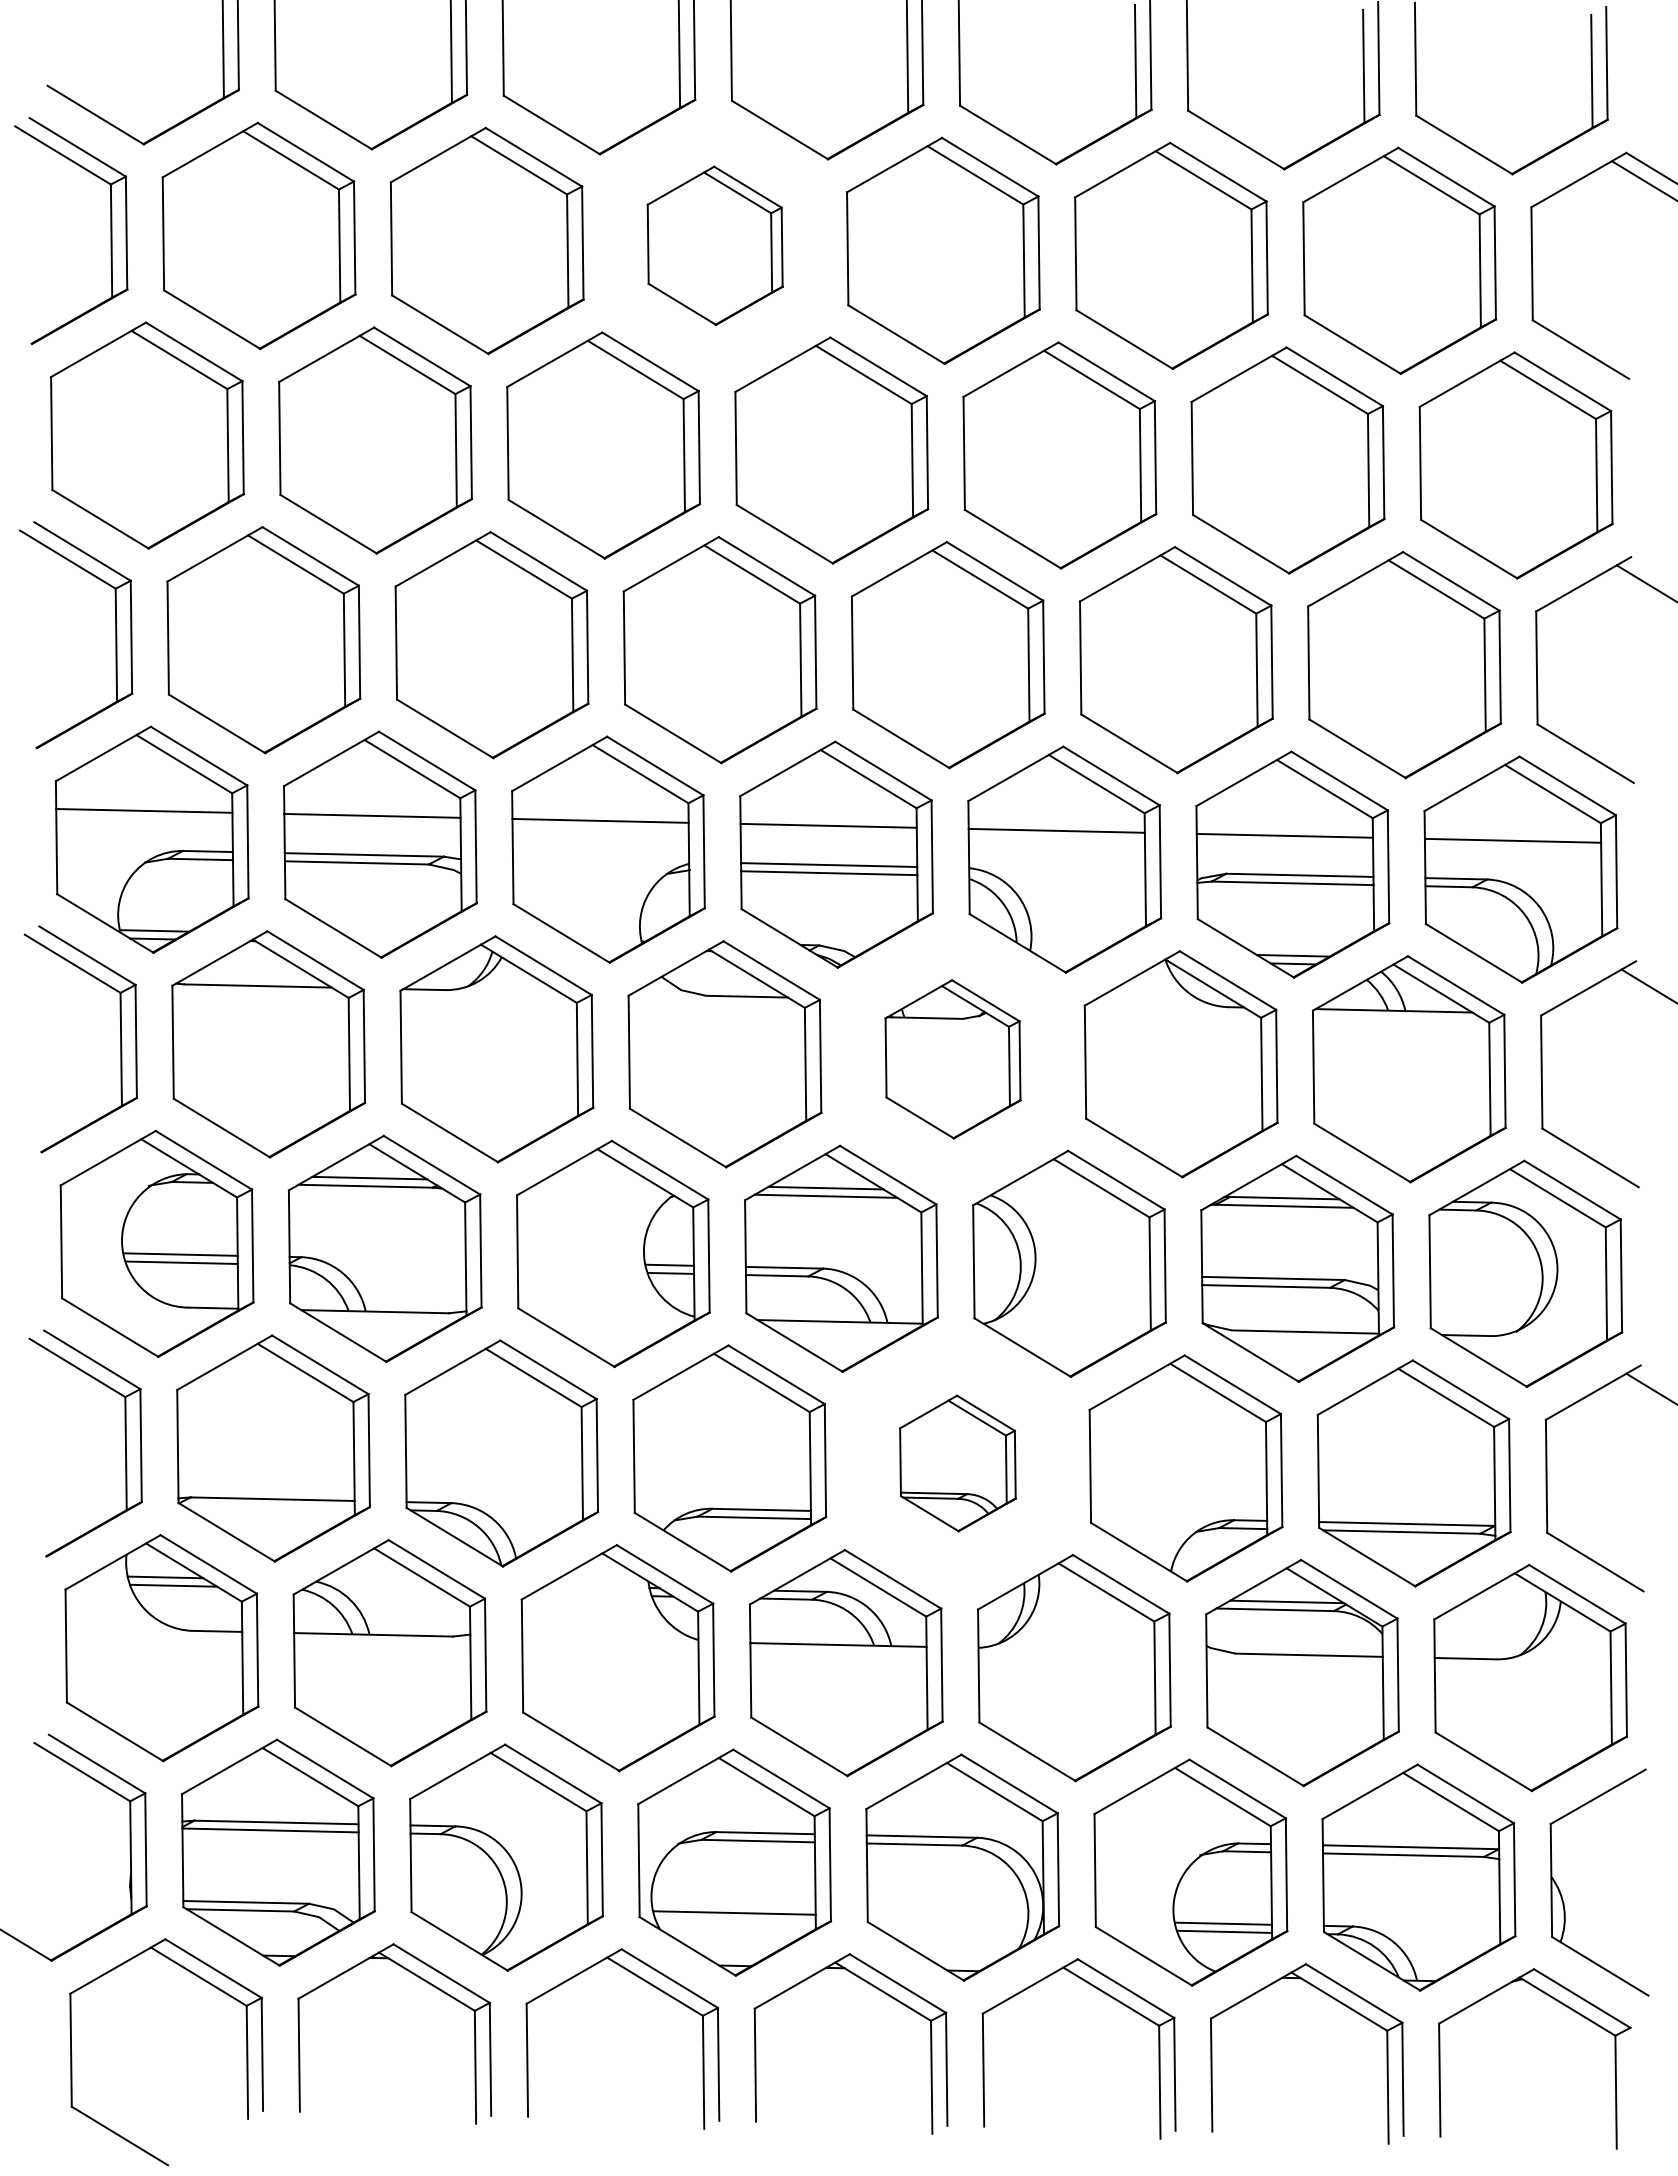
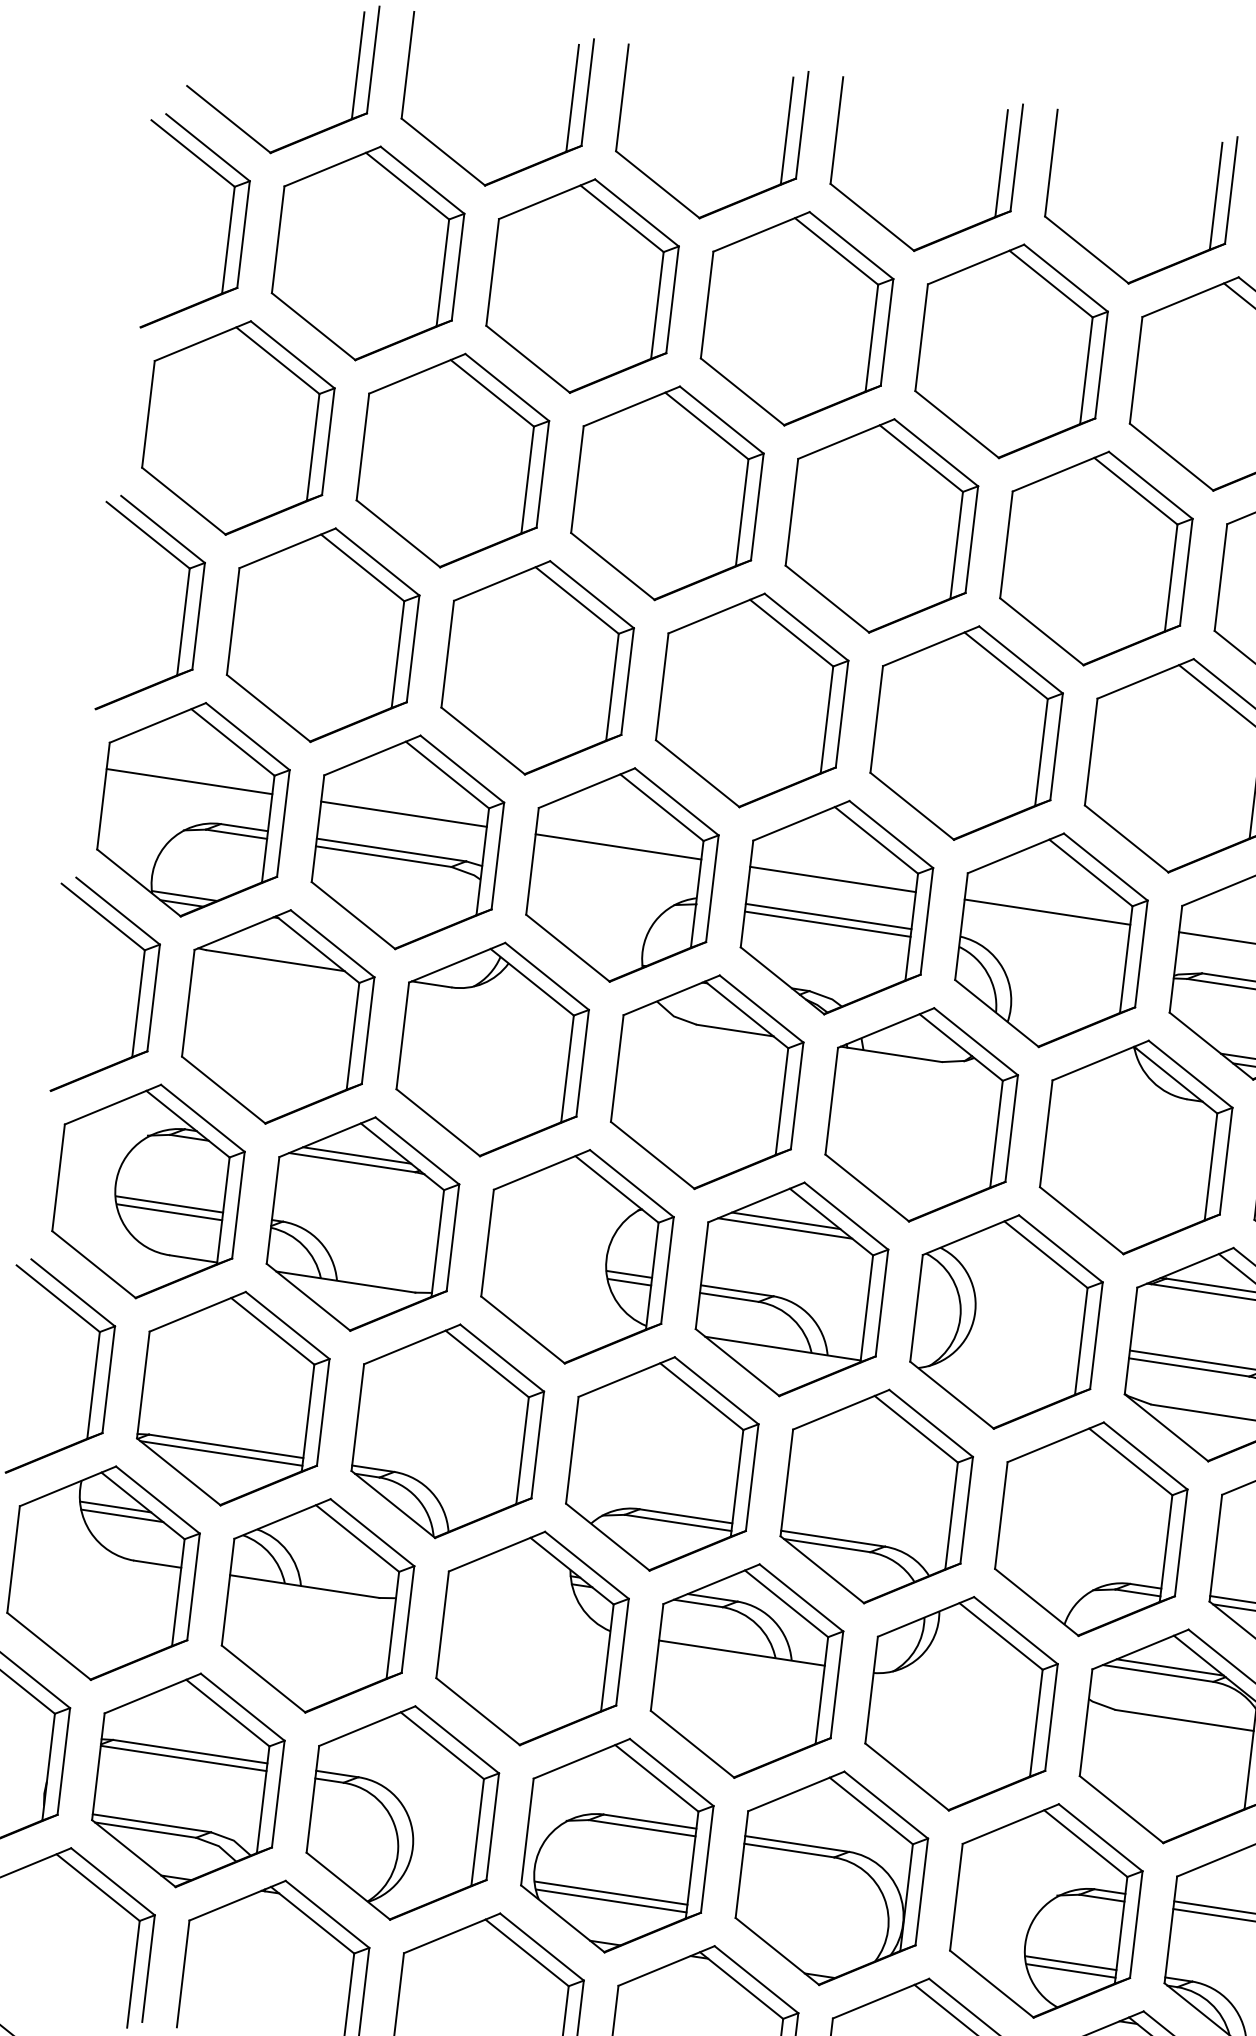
part: (714, 245) -> (796, 318), size x1.43
part: (952, 1059) -> (921, 1114), size x1.43
part: (957, 1463) -> (876, 1496), size x1.67
line: (268, 1507) -> (221, 1453), added
line: (735, 1920) -> (611, 1900), added

